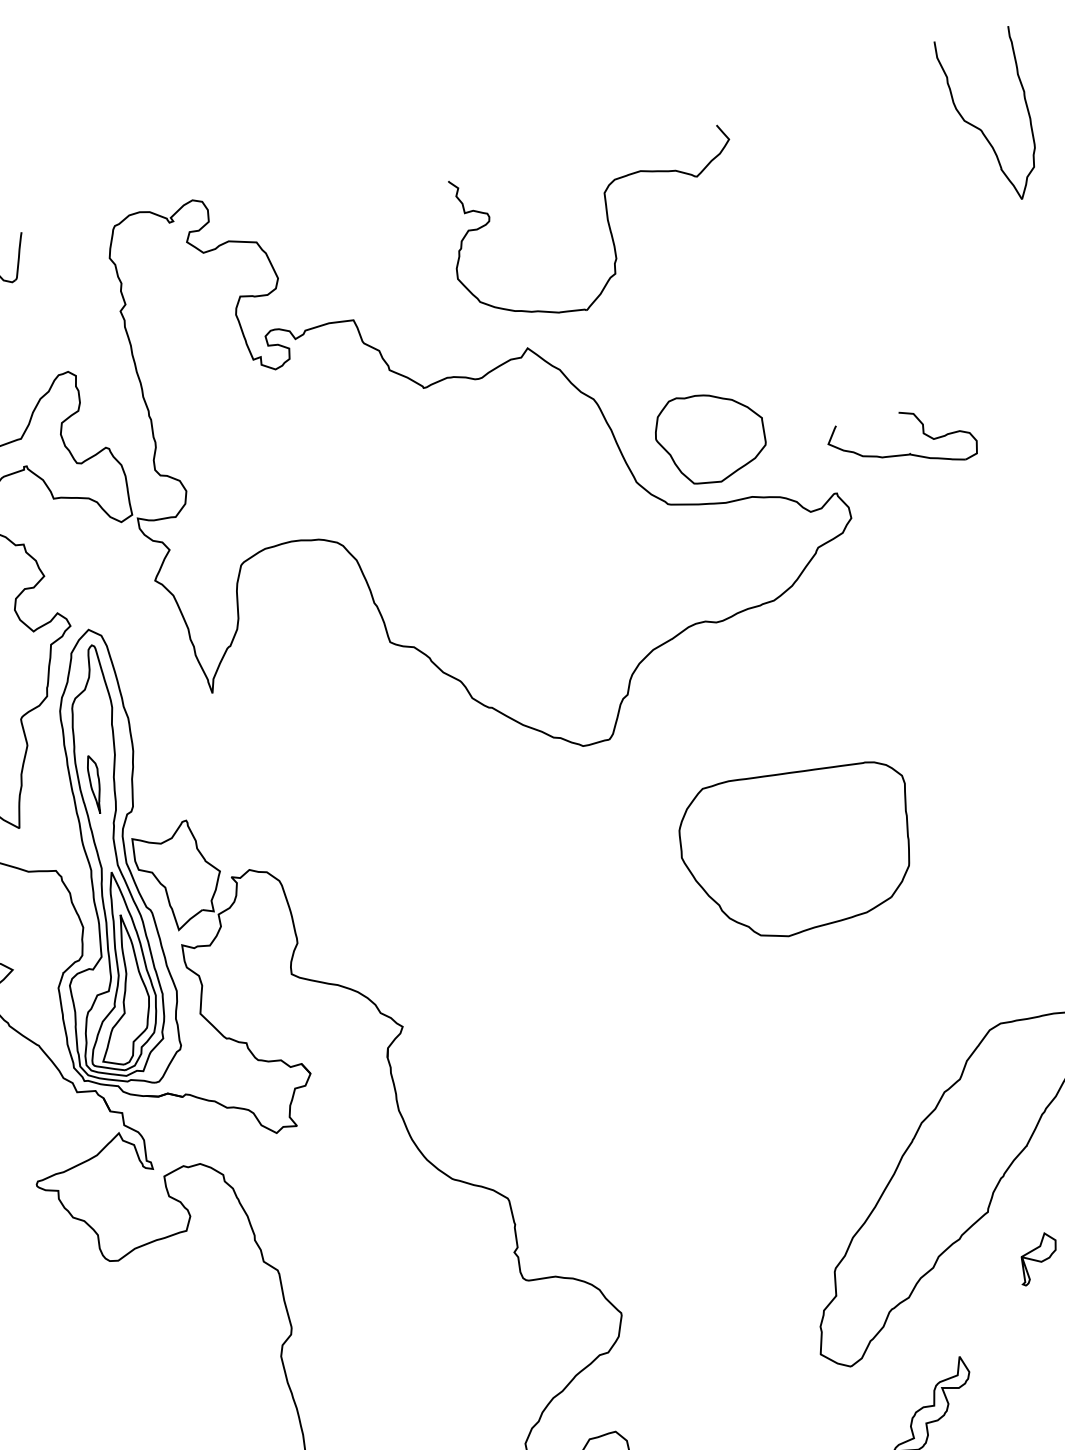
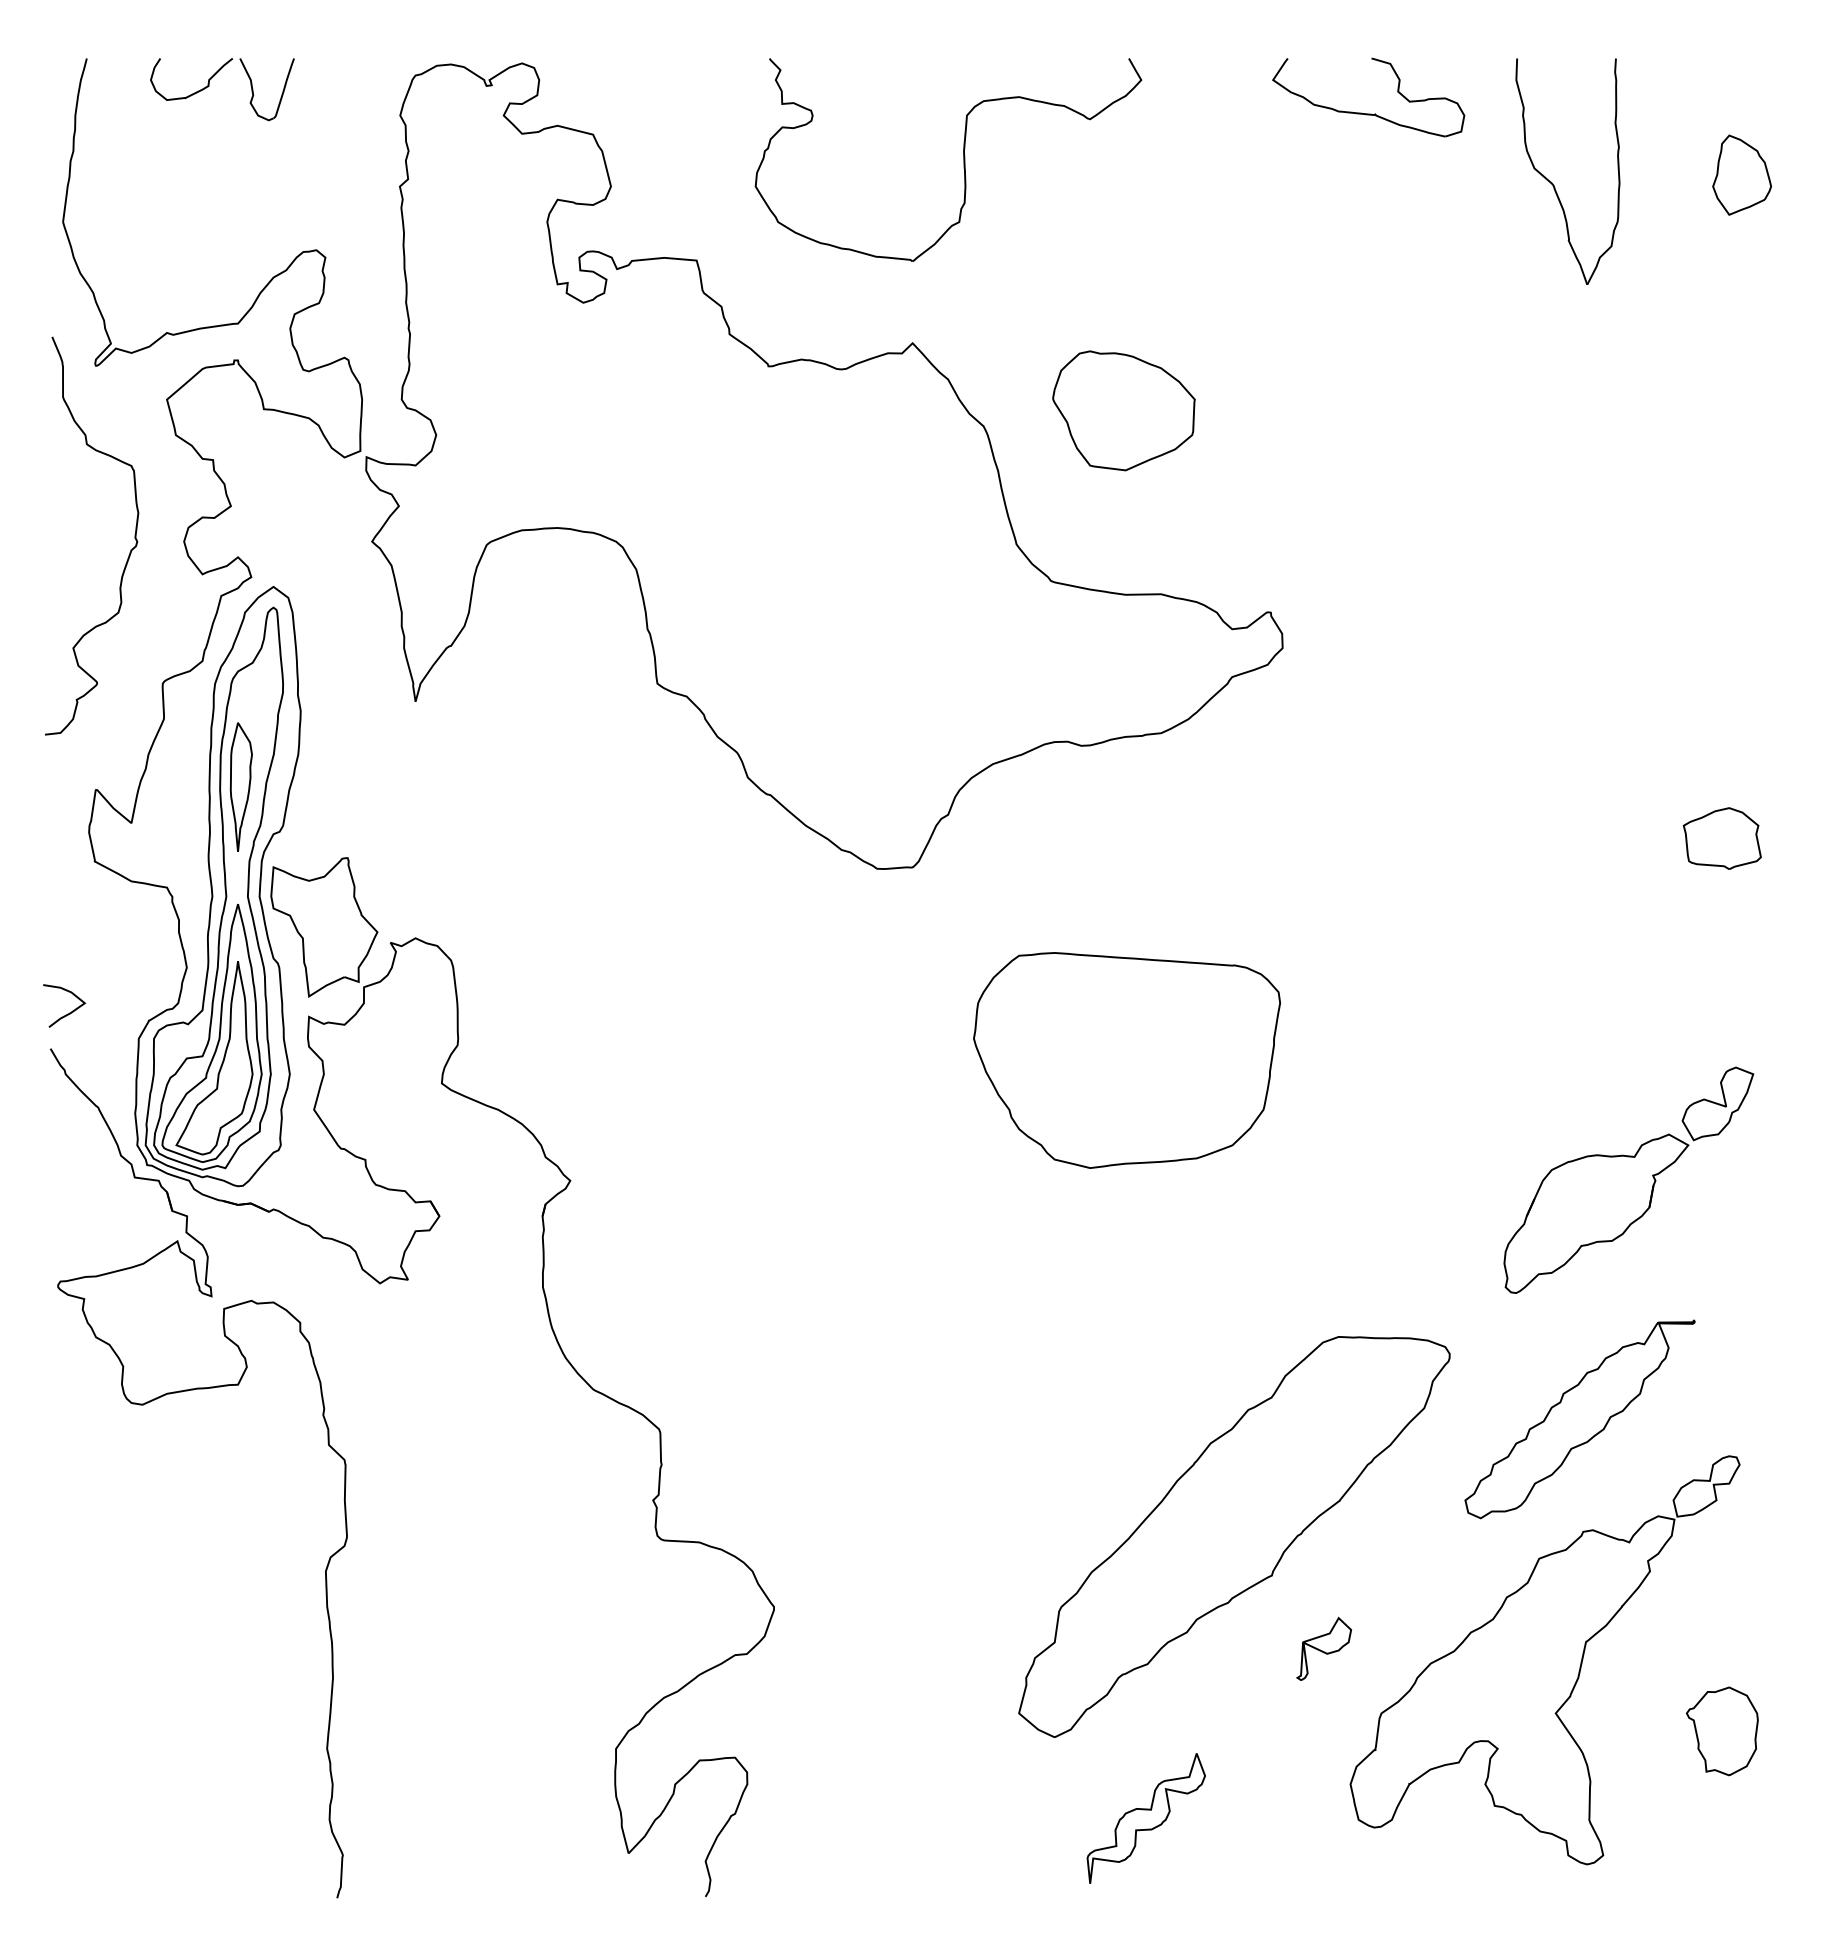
part: (608, 226) -> (963, 159), moved
part: (710, 437) -> (1123, 410), moved
part: (904, 454) -> (1368, 113), moved
part: (95, 783) -> (240, 786), size x1.67

